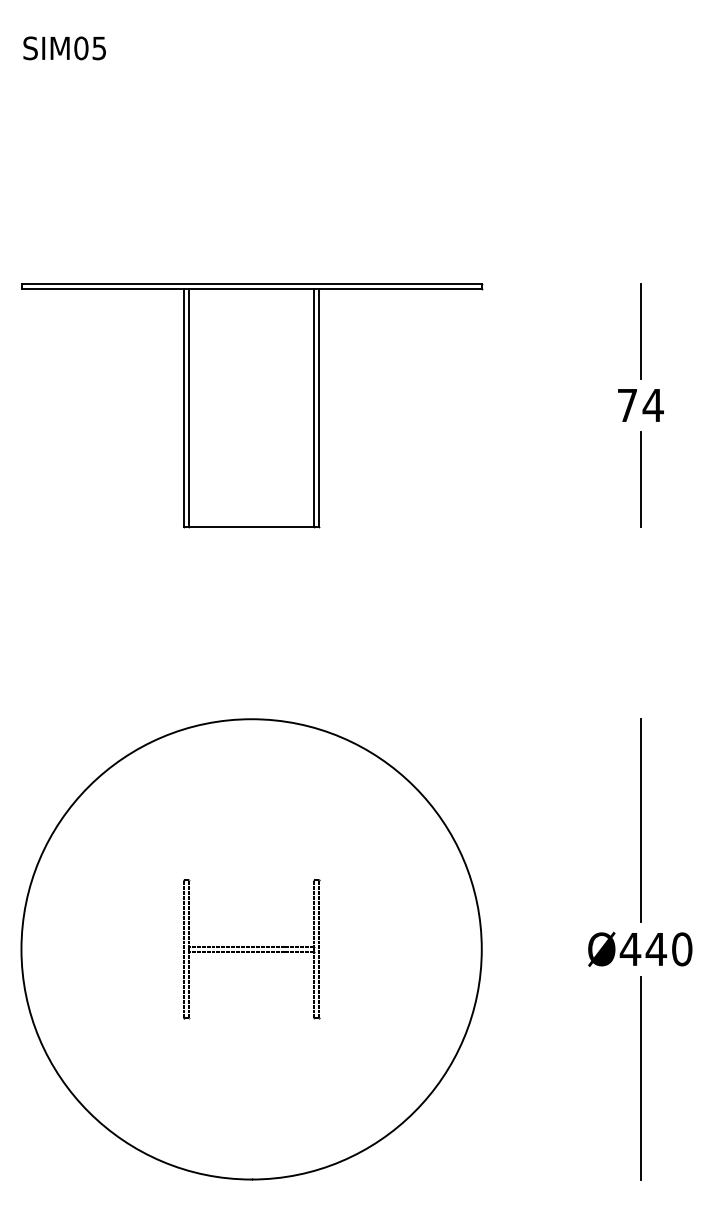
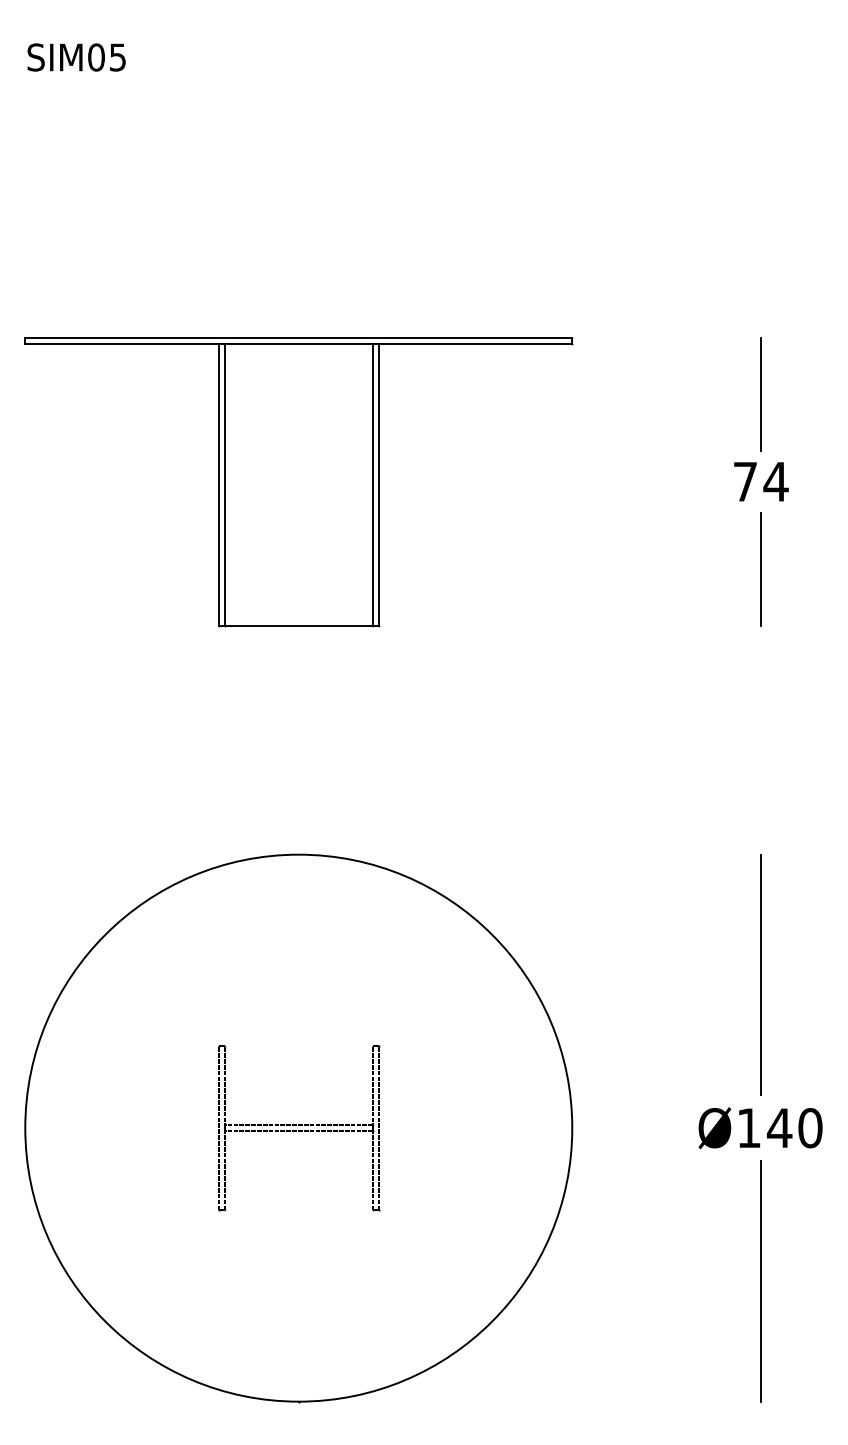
text: (630, 949) -> (749, 1128), Ø440 -> Ø140

